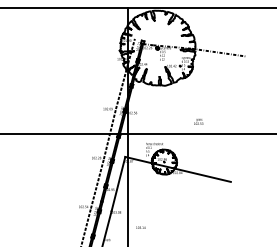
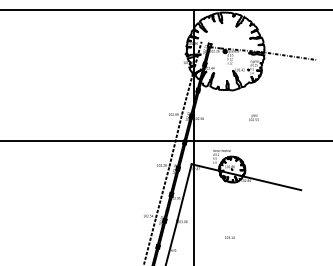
text: (198, 121) -> (253, 117), moved
text: (140, 227) -> (229, 237), moved

